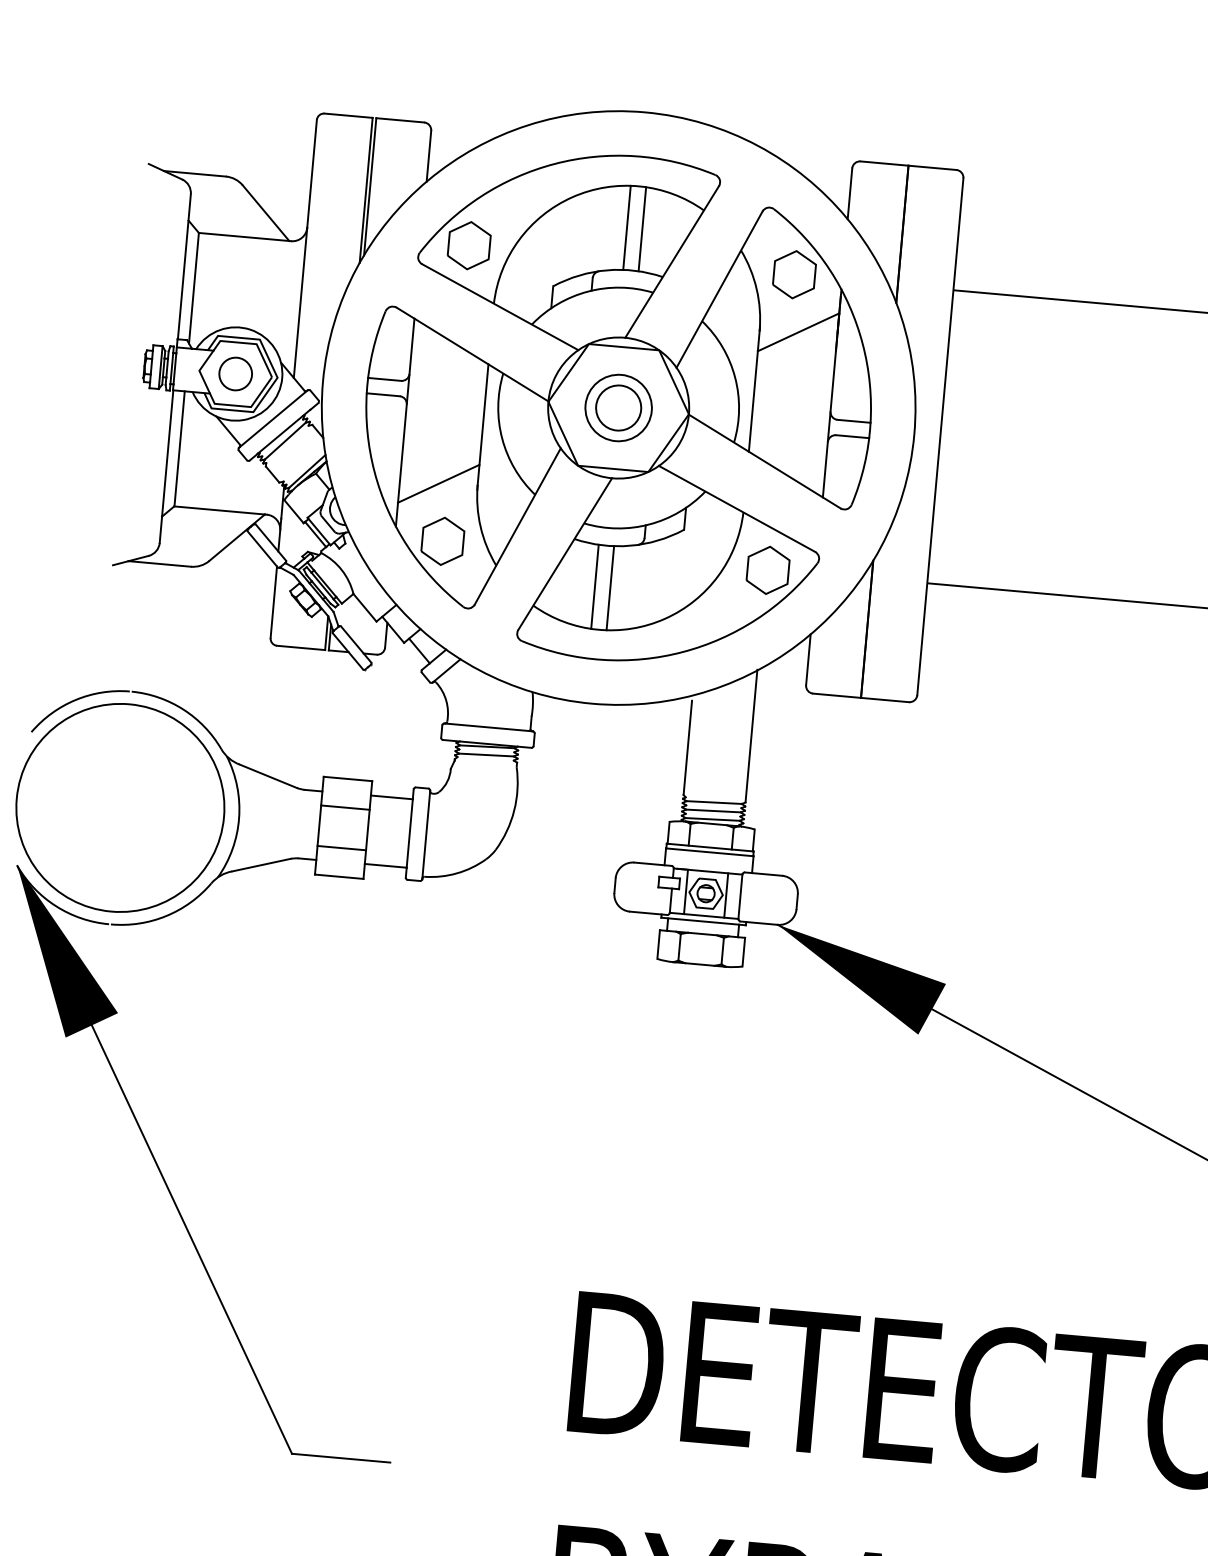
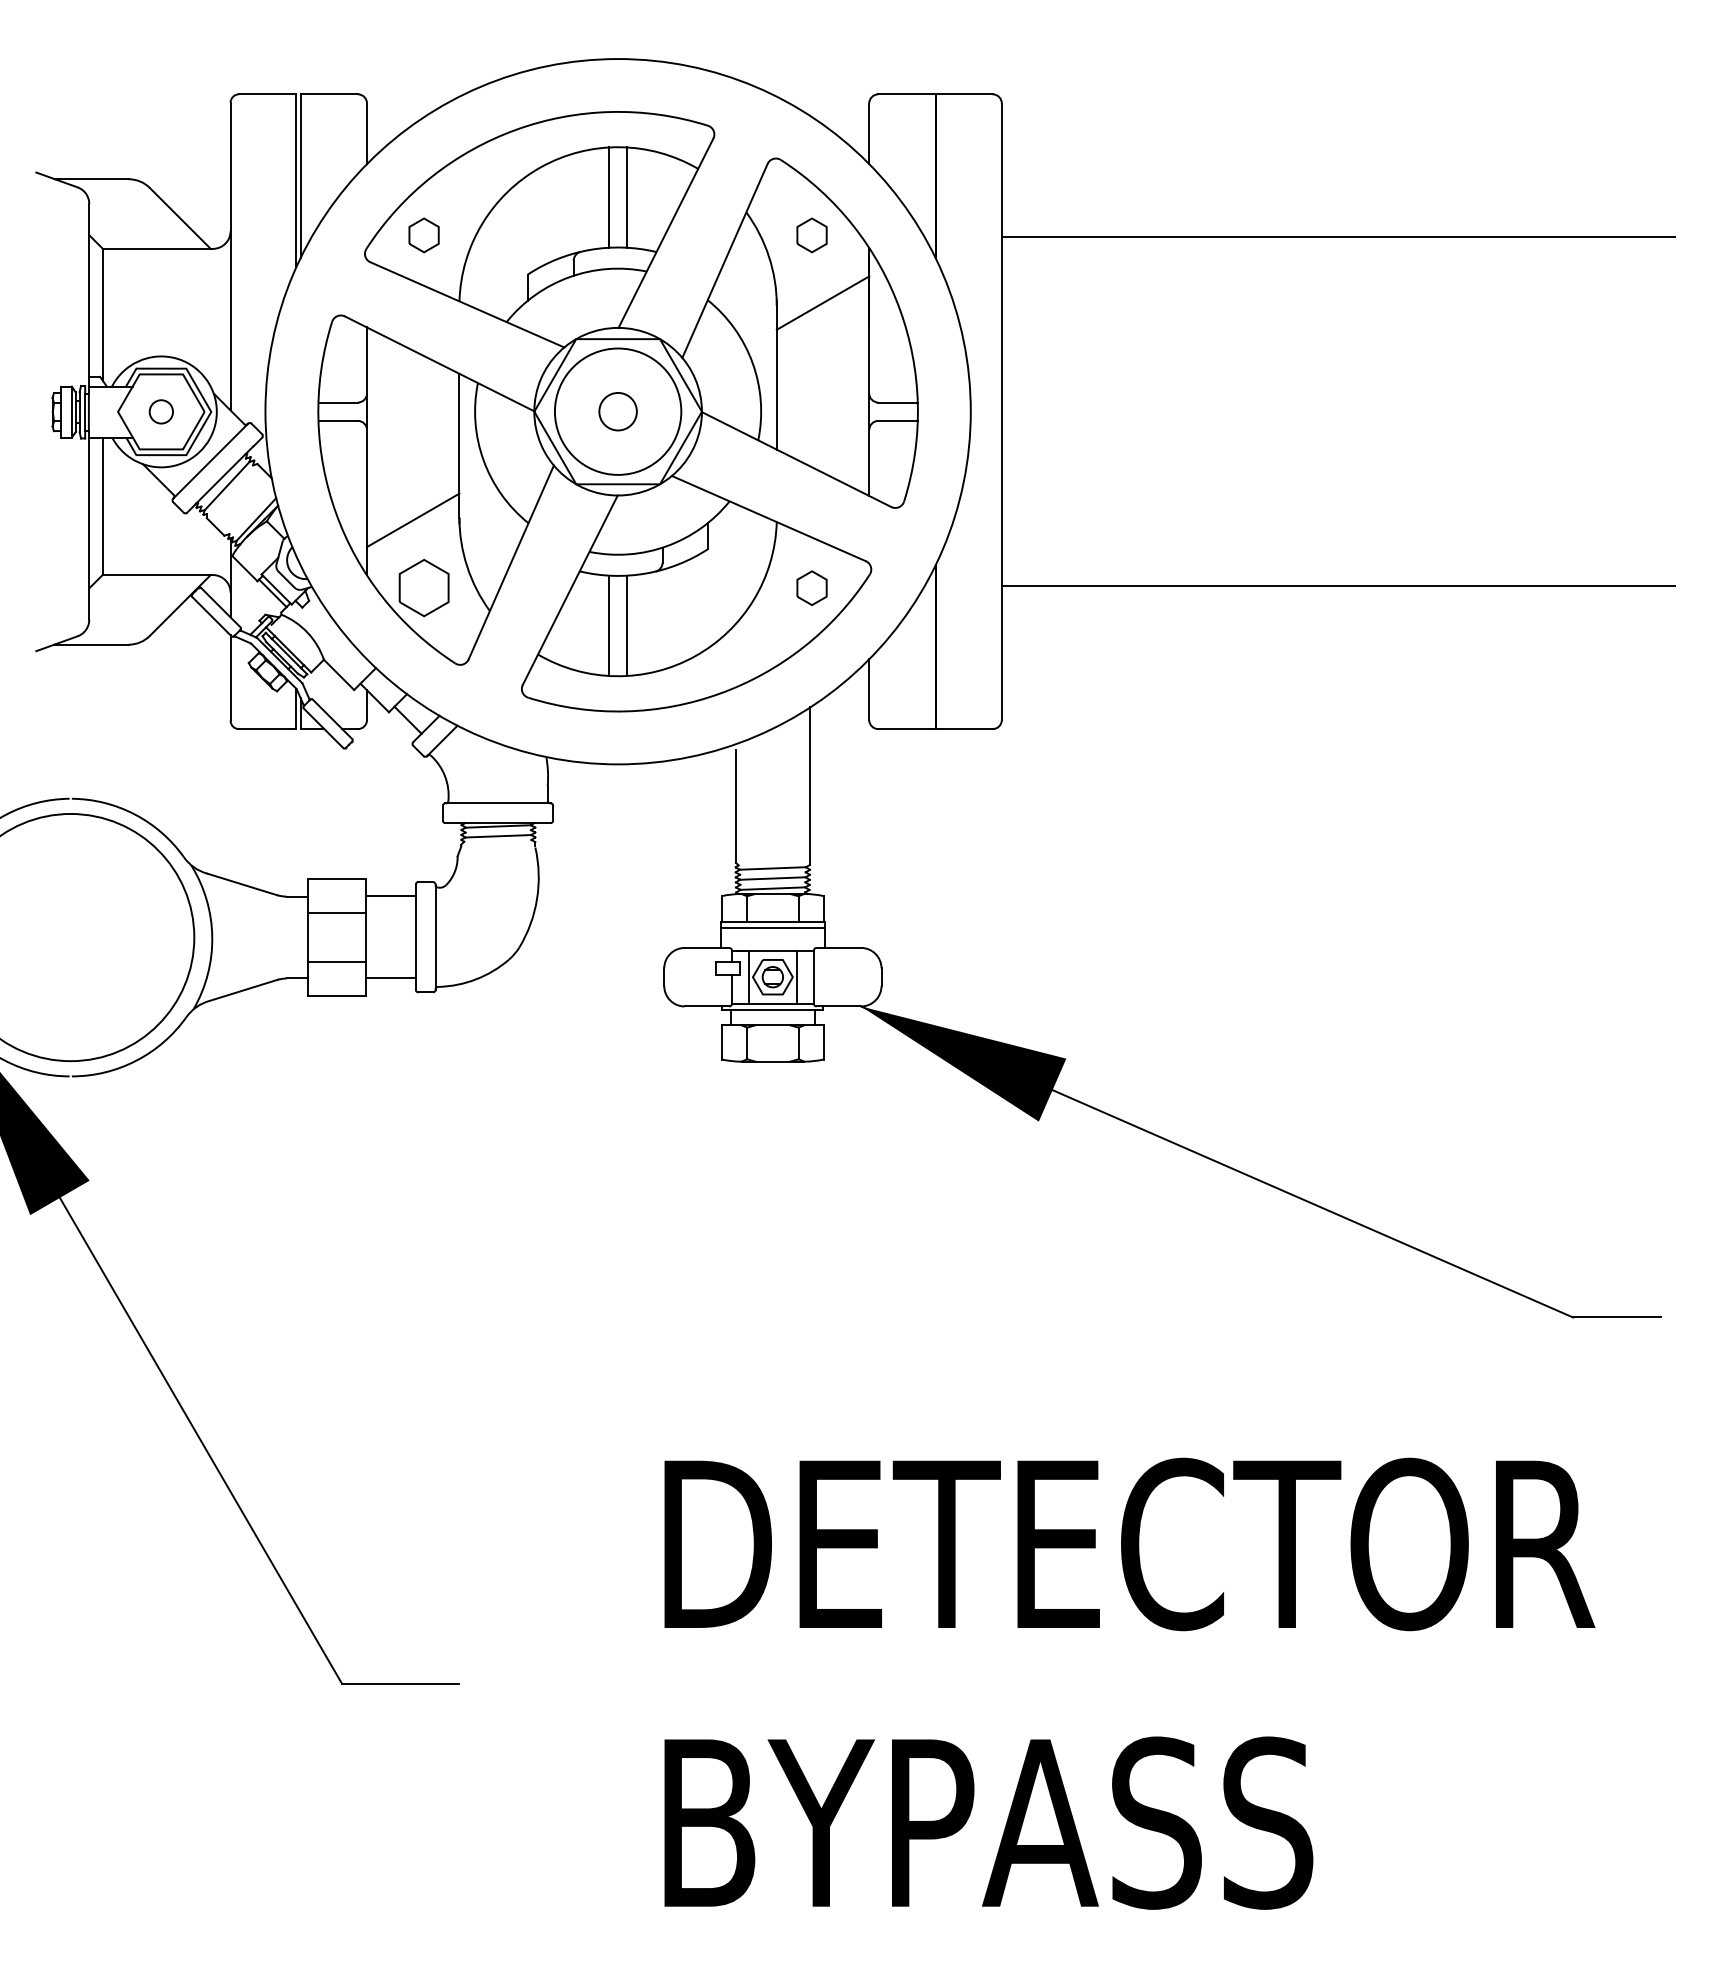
part: (468, 245) -> (423, 235), size x0.6
part: (793, 274) -> (811, 235), size x0.6
circle: (235, 373) -> (160, 411), size x0.6
circle: (618, 407) -> (617, 411), size x0.7
circle: (618, 407) -> (617, 411), size x1.6
part: (767, 570) -> (811, 588), size x0.6

